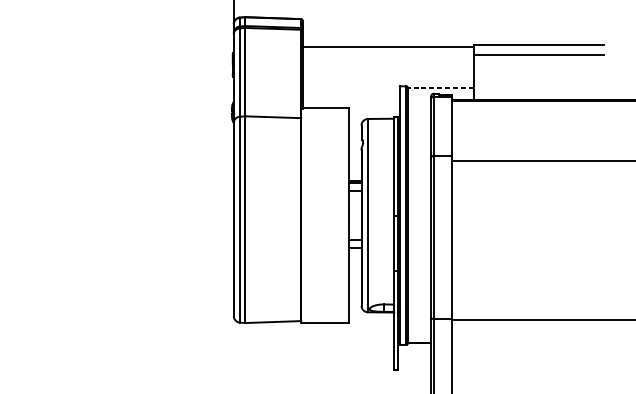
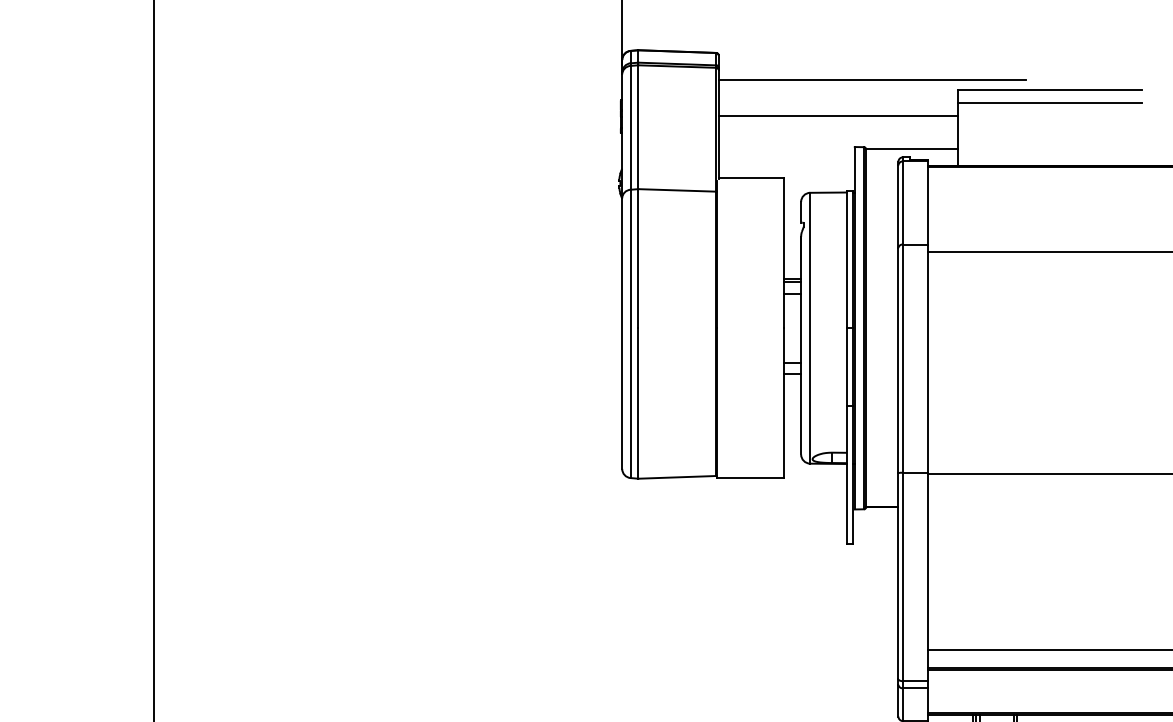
line: (411, 38) -> (871, 80), added
line: (388, 47) -> (838, 115), moved
line: (440, 88) -> (912, 149), dashed -> solid

